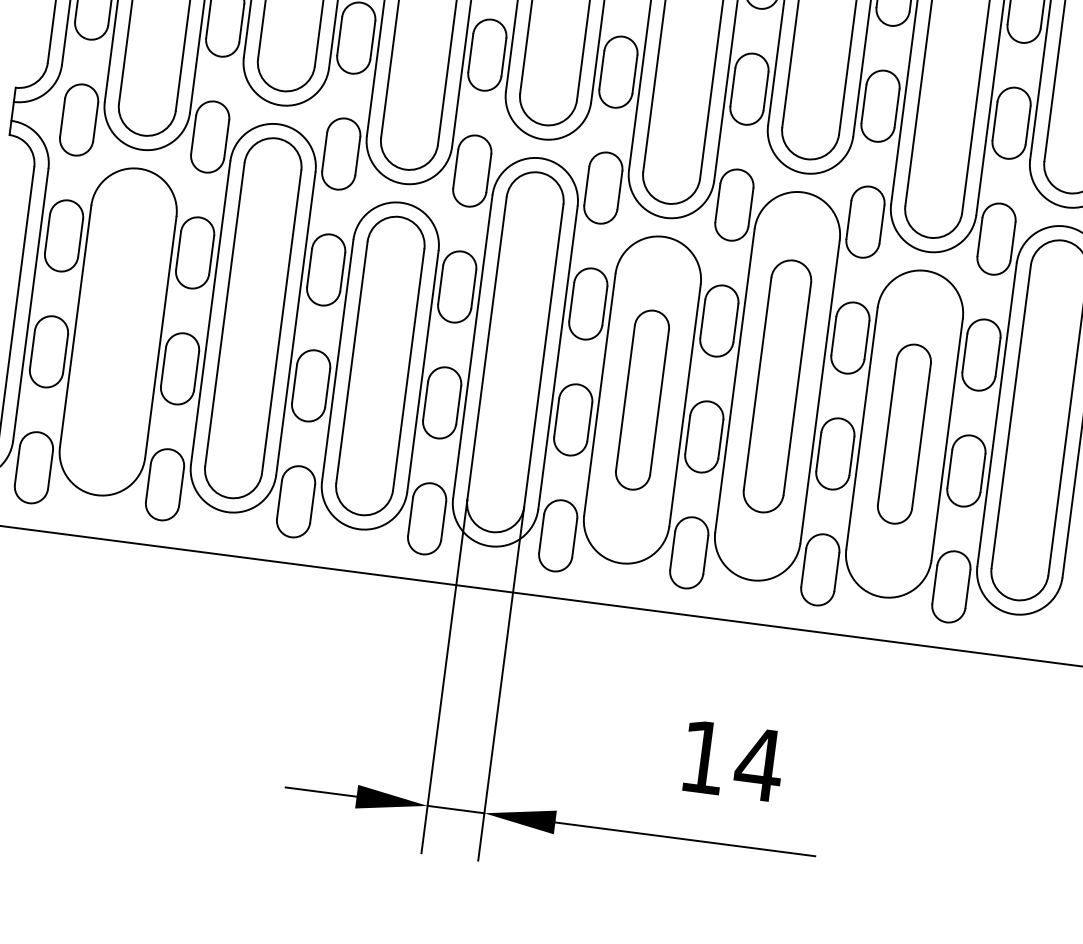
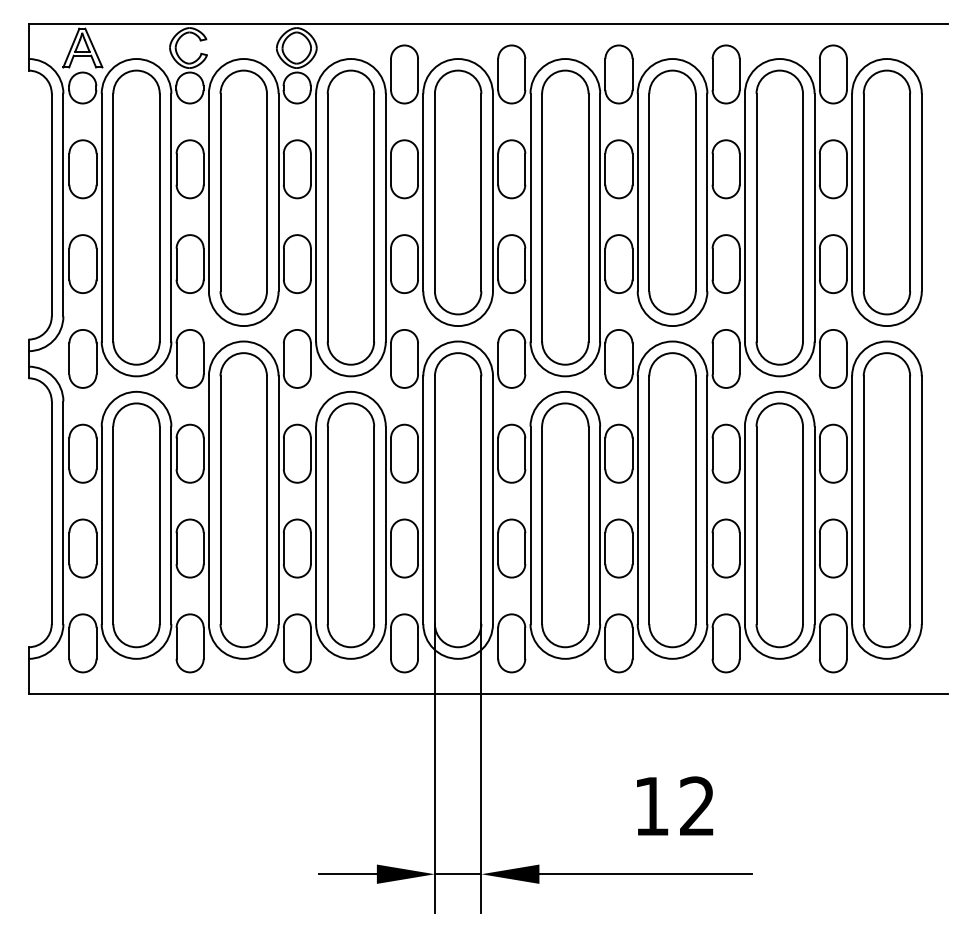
part: (118, 332) -> (136, 525), added
part: (777, 386) -> (672, 500), size x1.43
part: (642, 400) -> (565, 525), size x1.67
part: (904, 434) -> (779, 525), size x1.67
text: (759, 763) -> (697, 805), 14 -> 12

